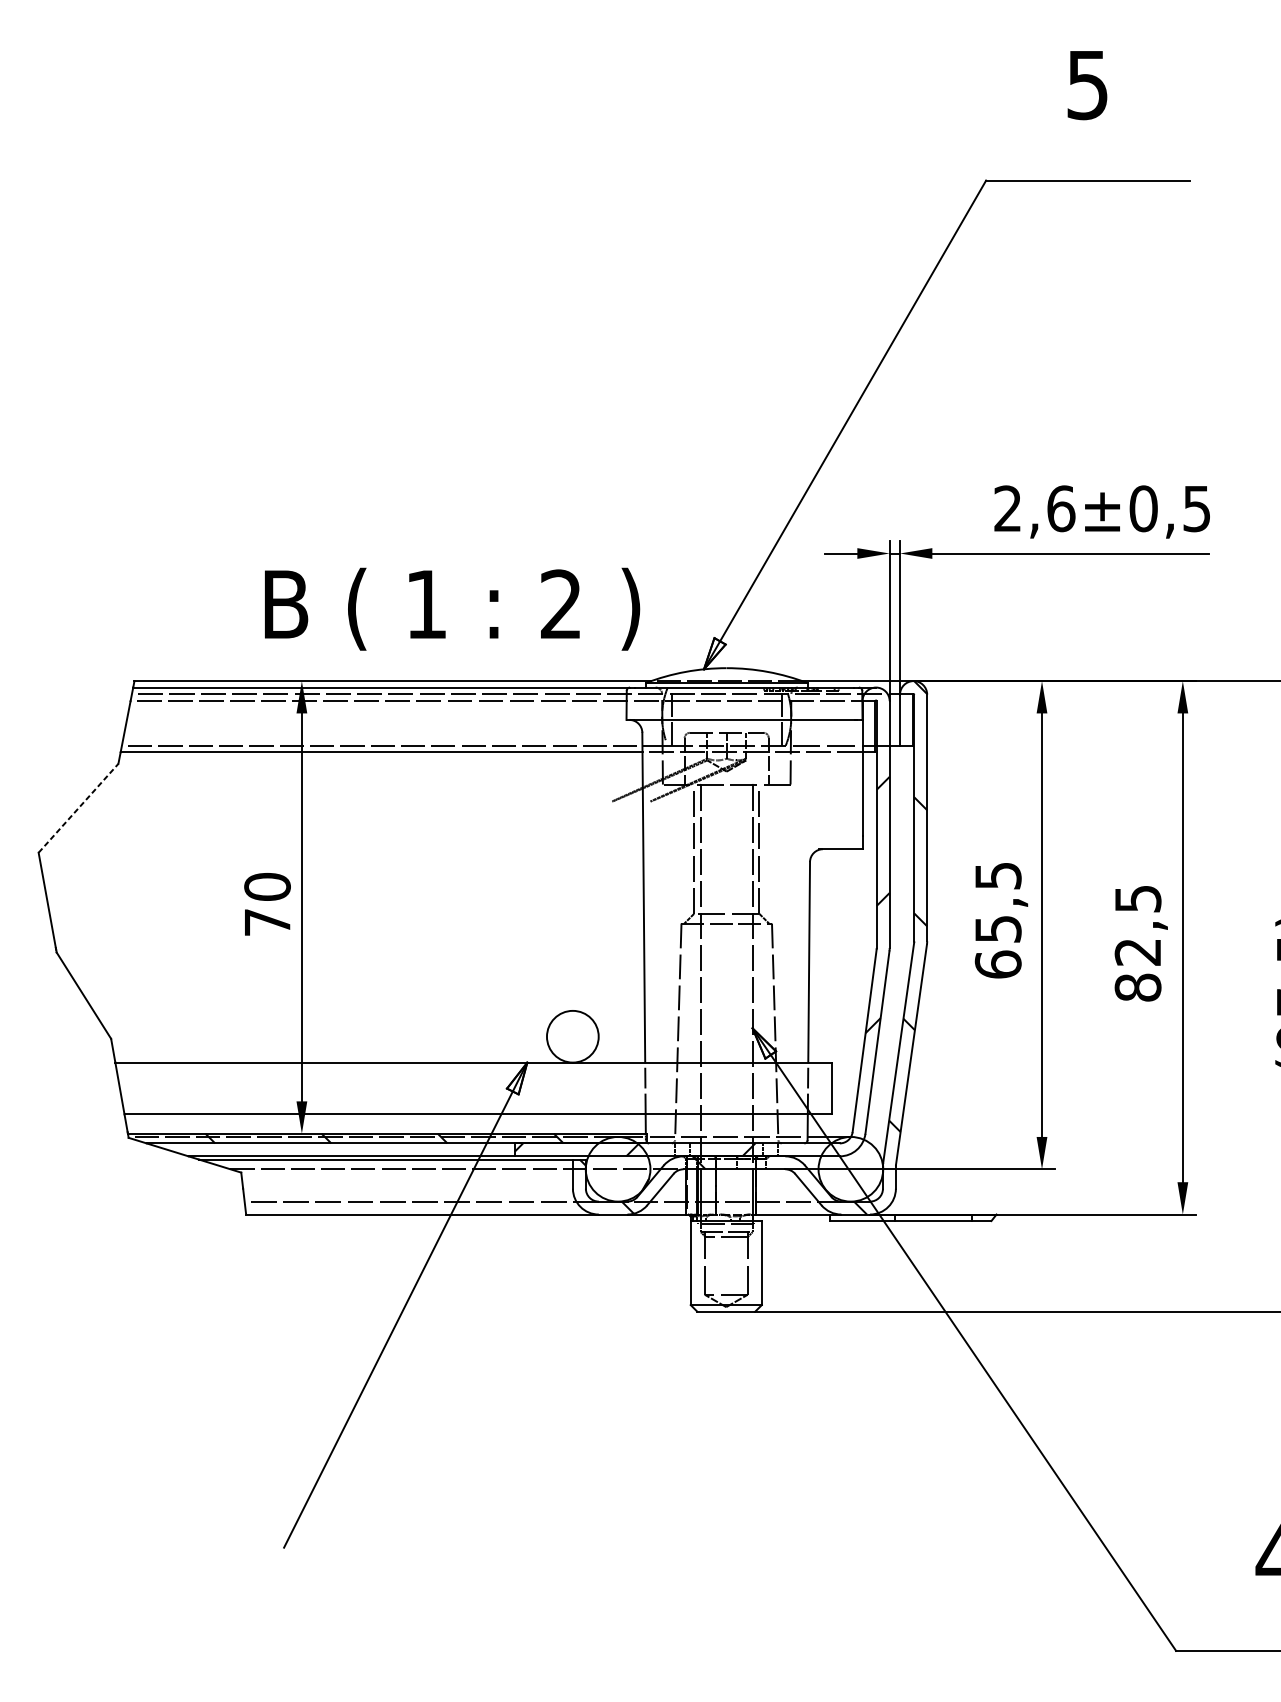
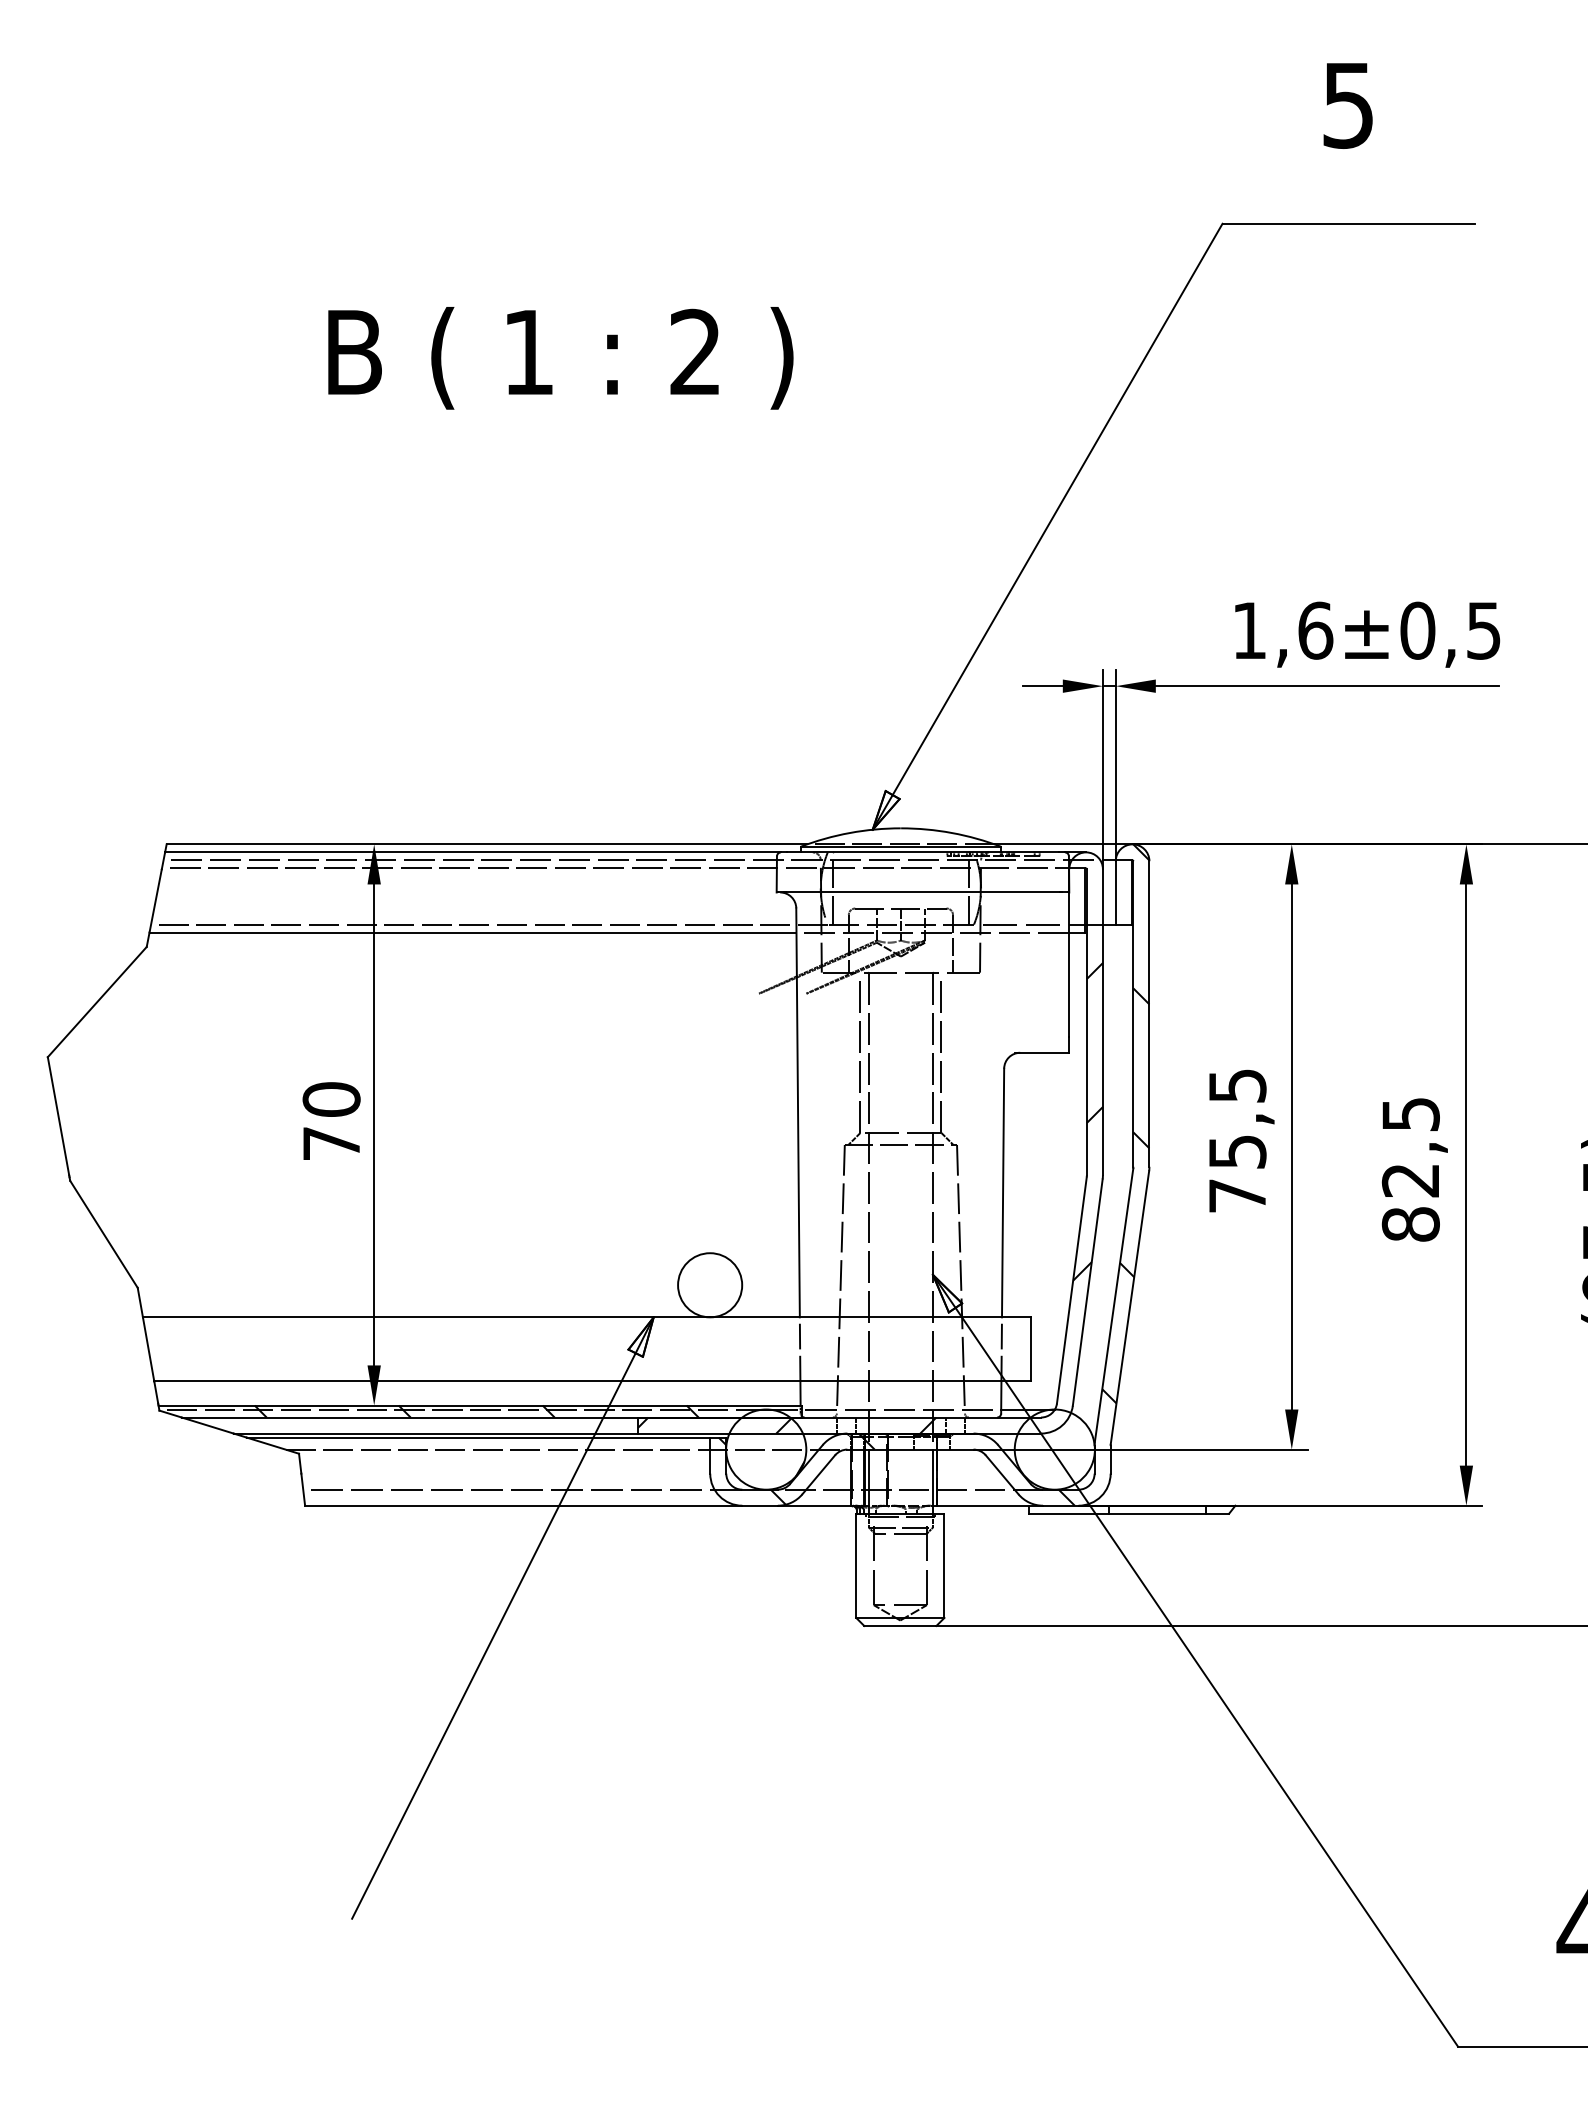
text: (1007, 507) -> (1248, 629), 2,6 -> 1,6
text: (452, 609) -> (560, 358), moved
line: (78, 807) -> (97, 1001), dashed -> solid
text: (998, 964) -> (1237, 1195), 65,5 -> 75,5

